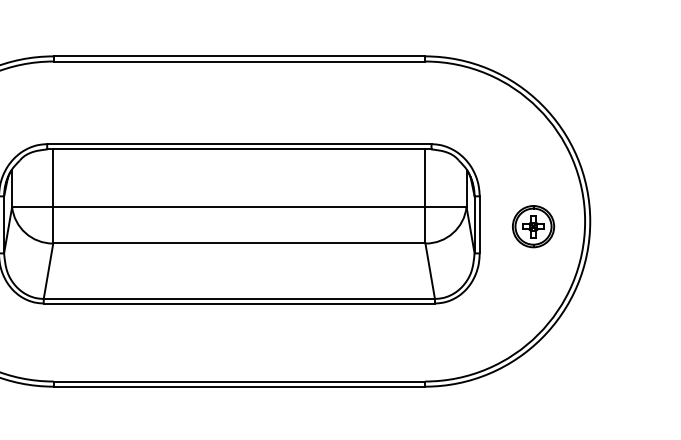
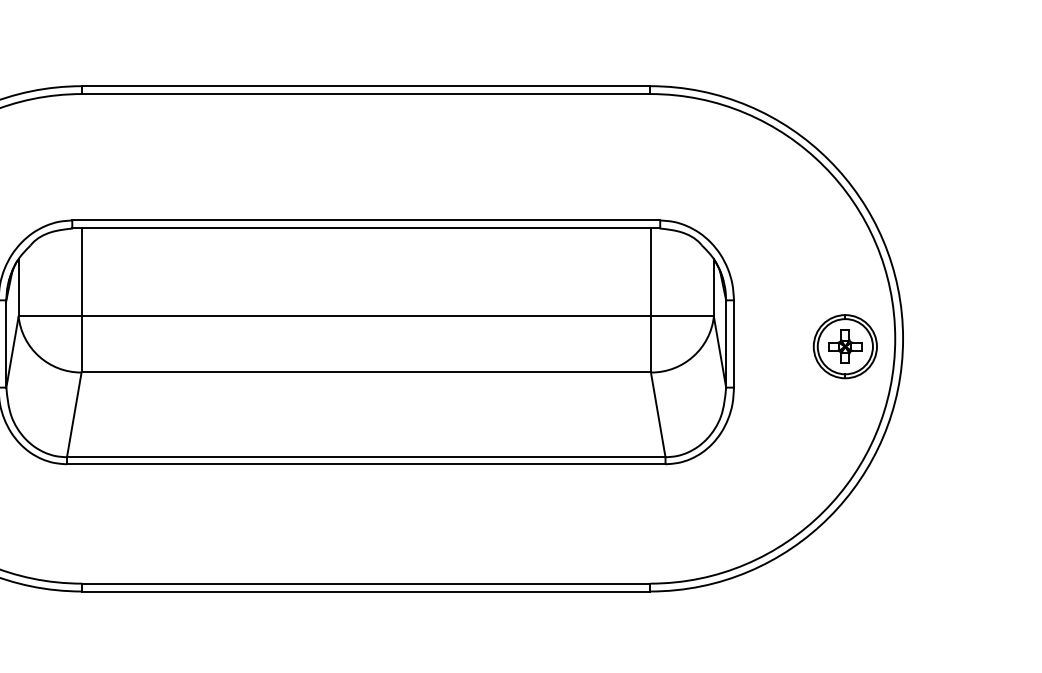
part: (533, 226) -> (845, 346), moved

